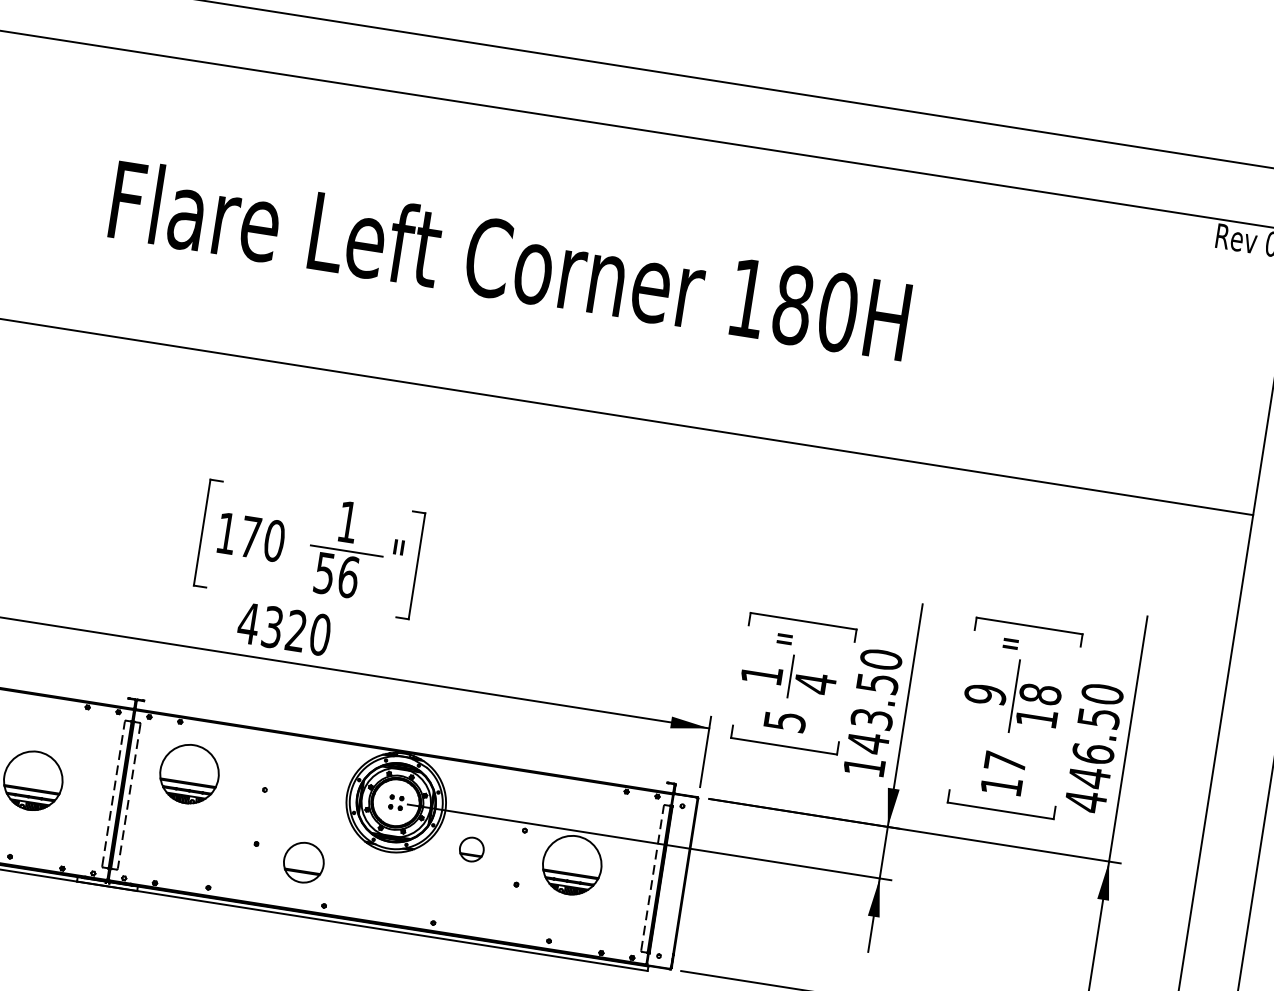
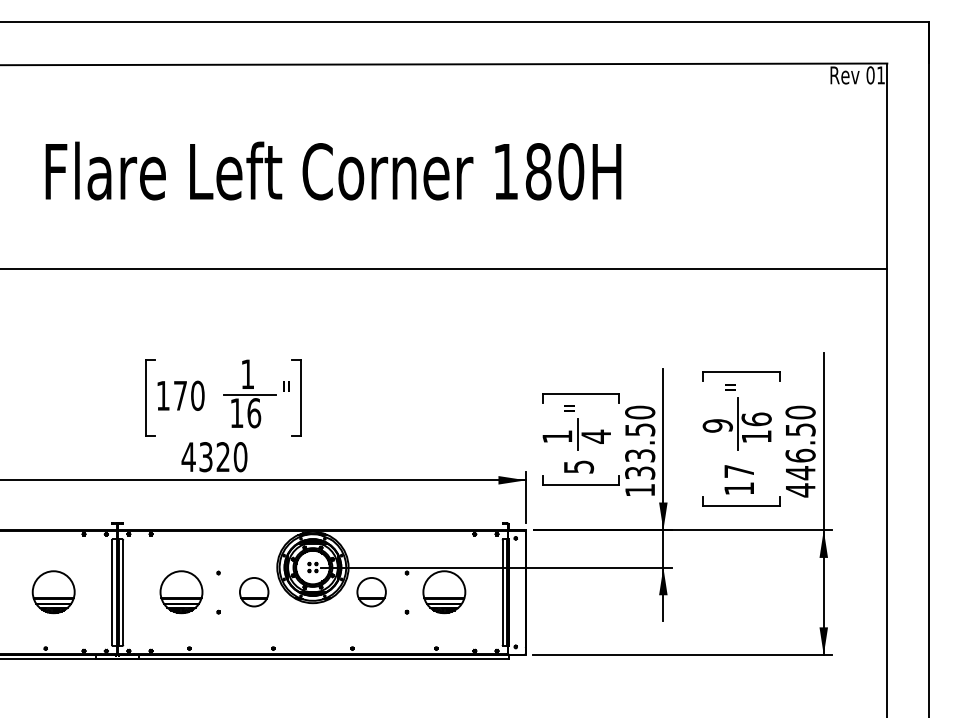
text: (324, 573) -> (236, 413), 56 -> 16
text: (1040, 694) -> (756, 419), 18 -> 16
text: (868, 743) -> (640, 473), 143.50 -> 133.50
part: (189, 774) -> (181, 592), moved
line: (112, 793) -> (111, 592), dashed -> solid
line: (129, 797) -> (123, 593), dashed -> solid
part: (471, 849) -> (371, 592), size x1.67
part: (304, 863) -> (254, 592), moved
line: (652, 878) -> (502, 592), dashed -> solid

